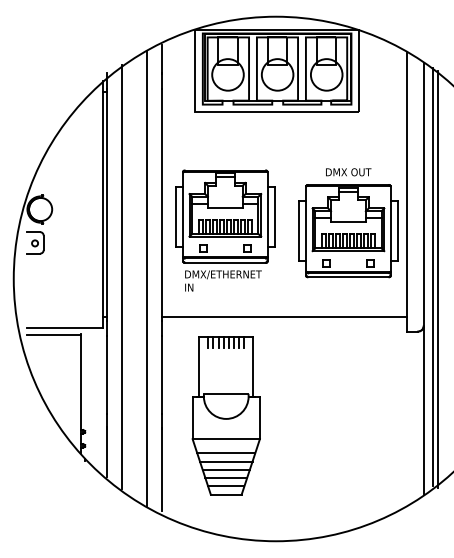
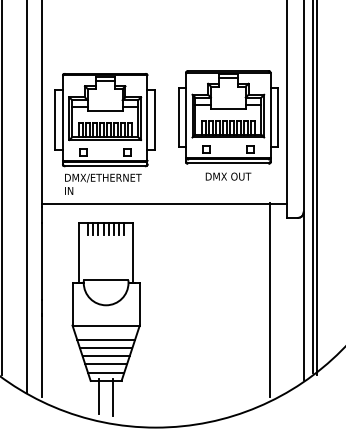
text: (348, 172) -> (228, 176), moved
part: (225, 230) -> (105, 133), moved
line: (390, 413) -> (270, 299), added
line: (219, 509) -> (99, 395), added
line: (233, 511) -> (113, 397), added

